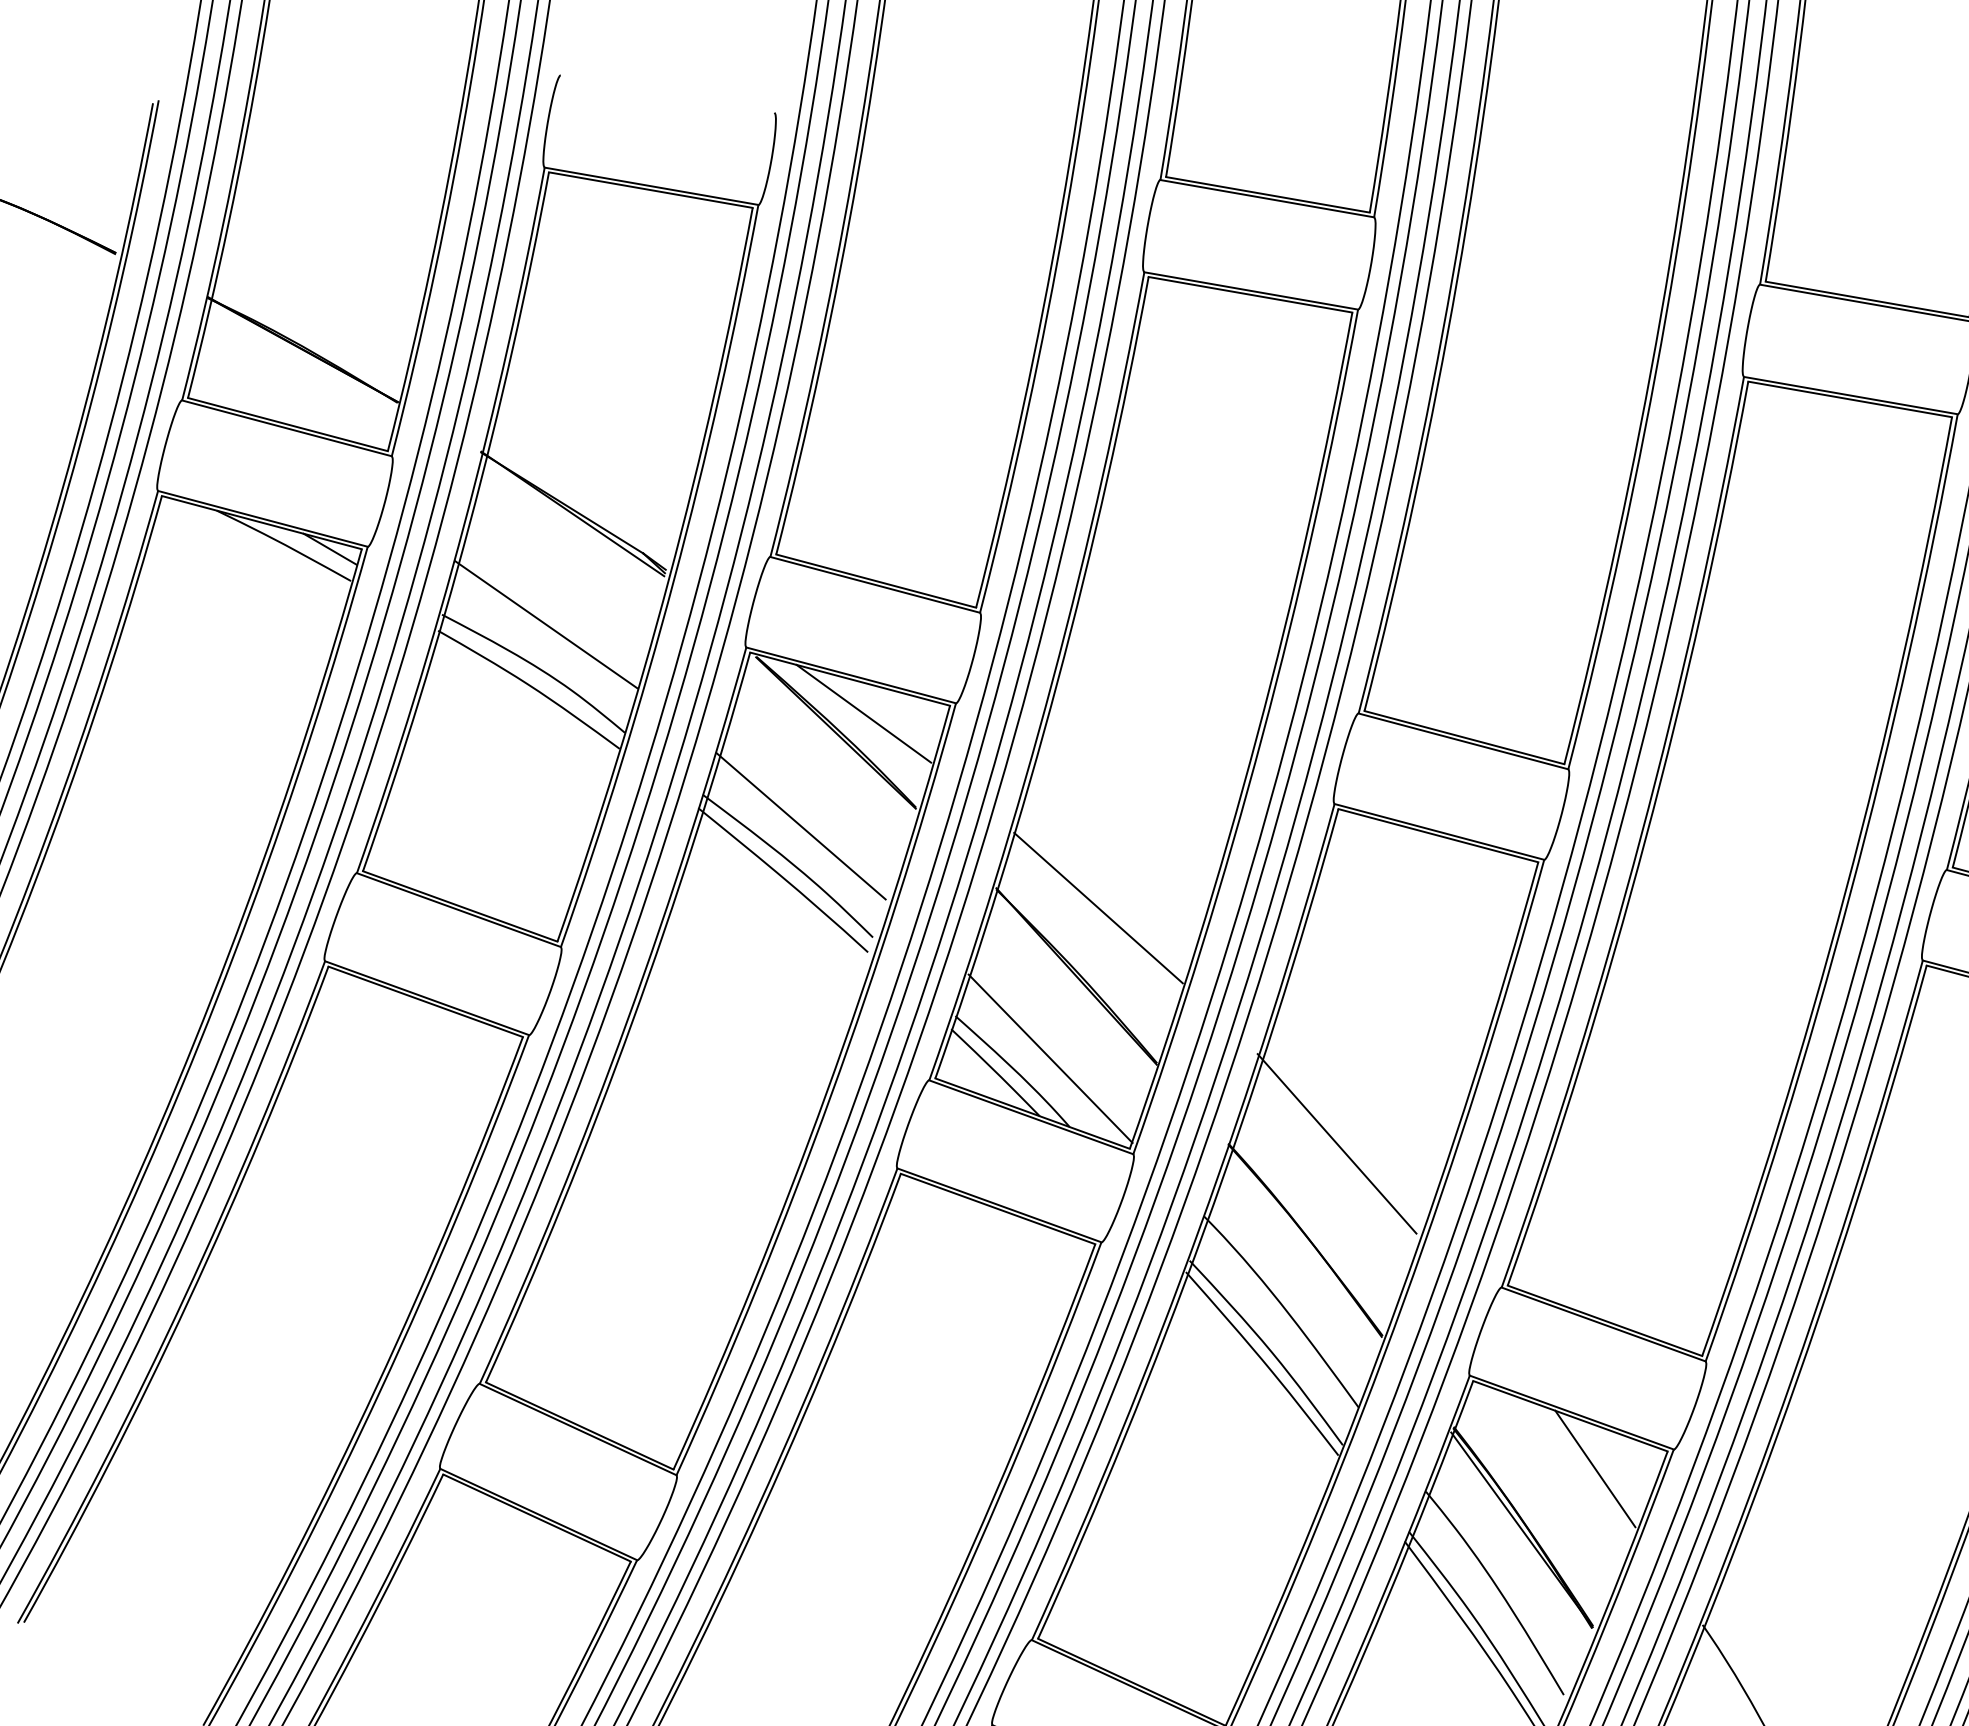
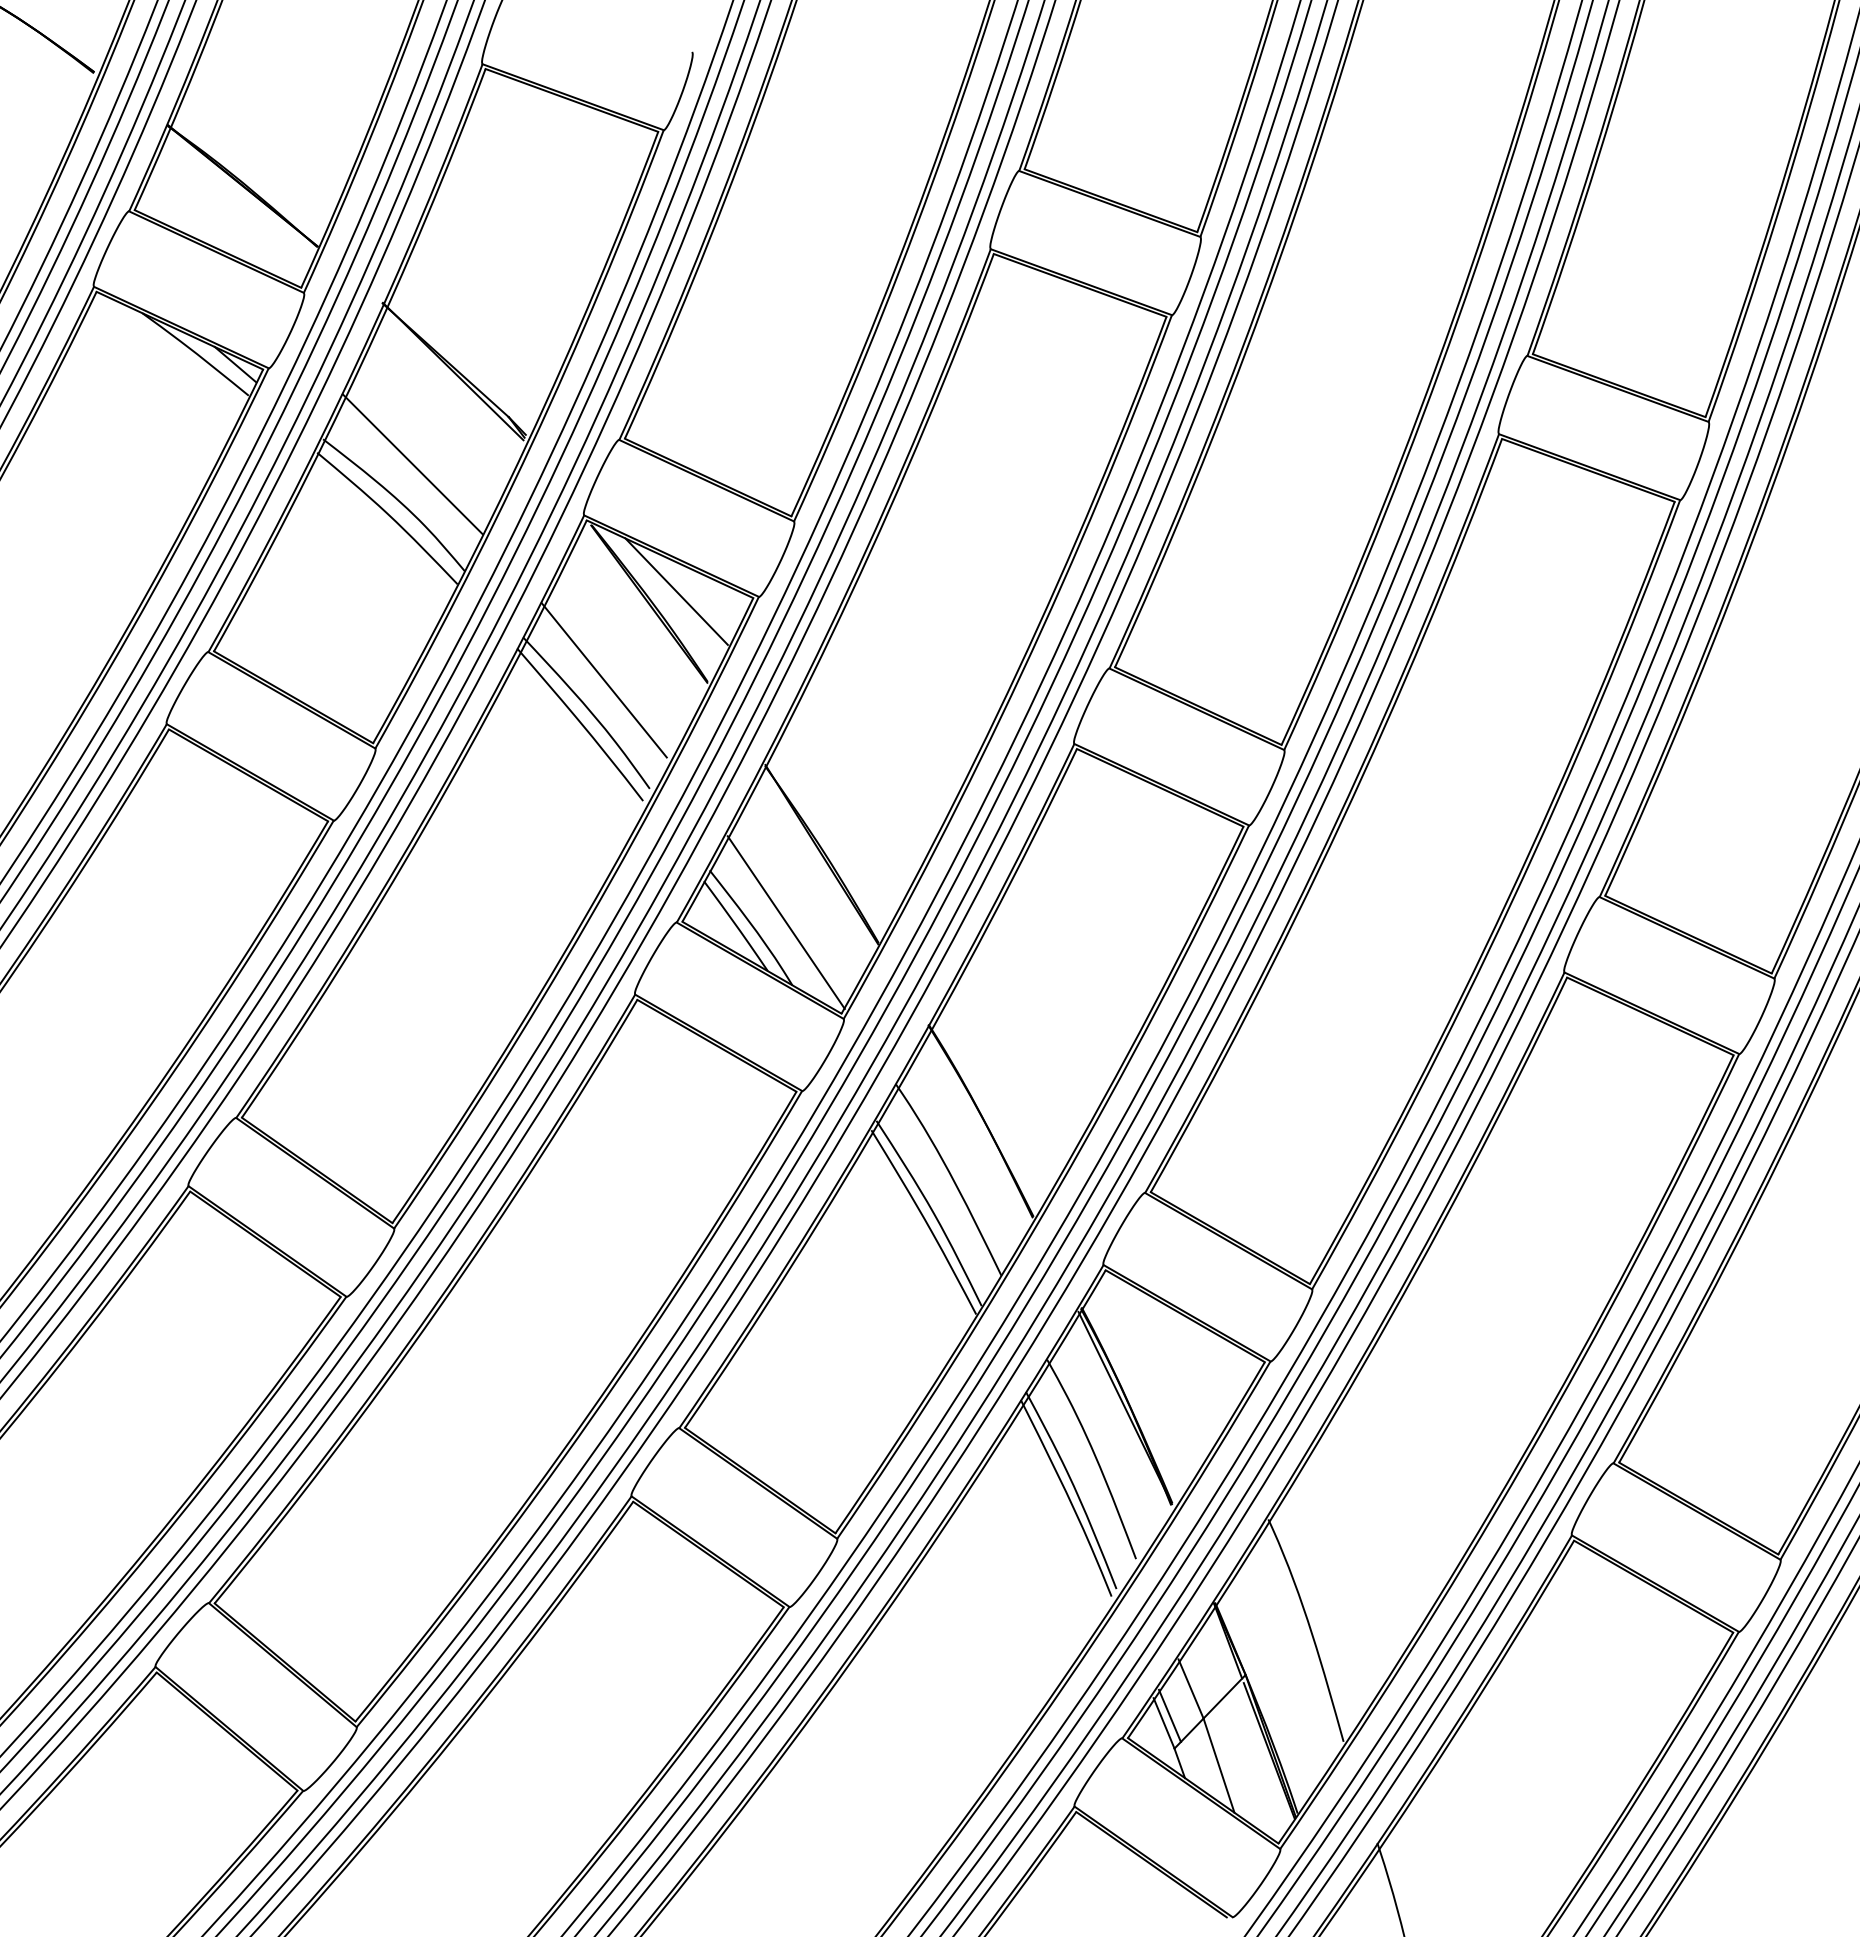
line: (1098, 908) -> (851, 798), removed
line: (1336, 1143) -> (1023, 1041), removed
line: (1595, 1469) -> (1198, 1366), removed

